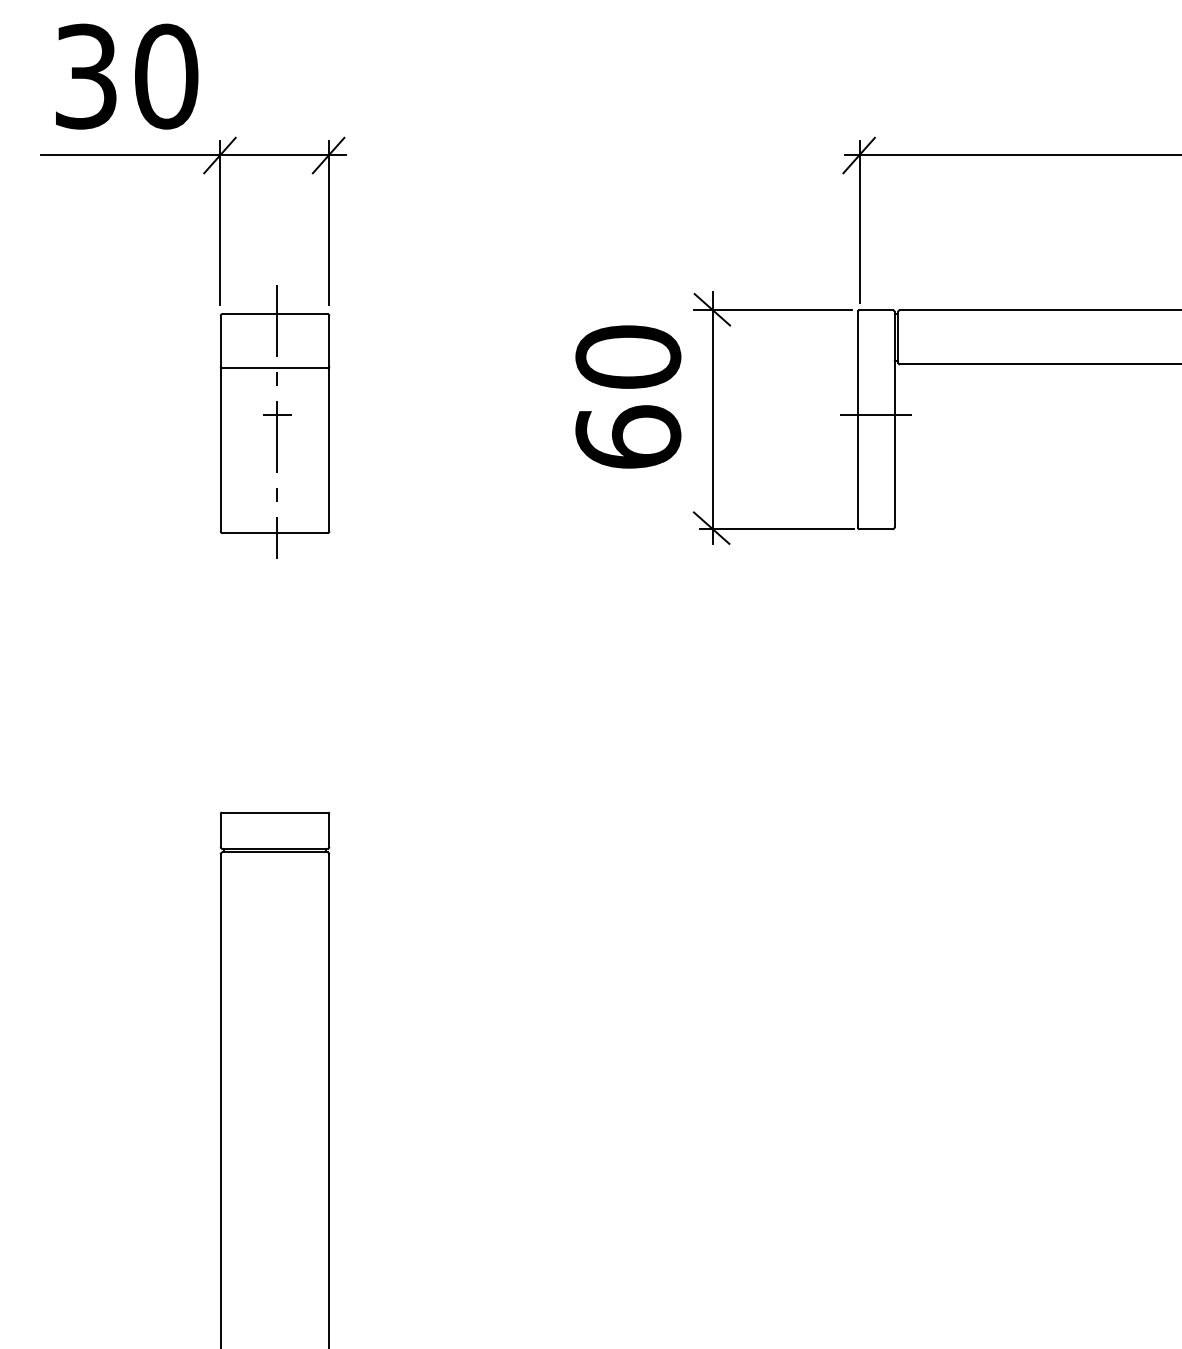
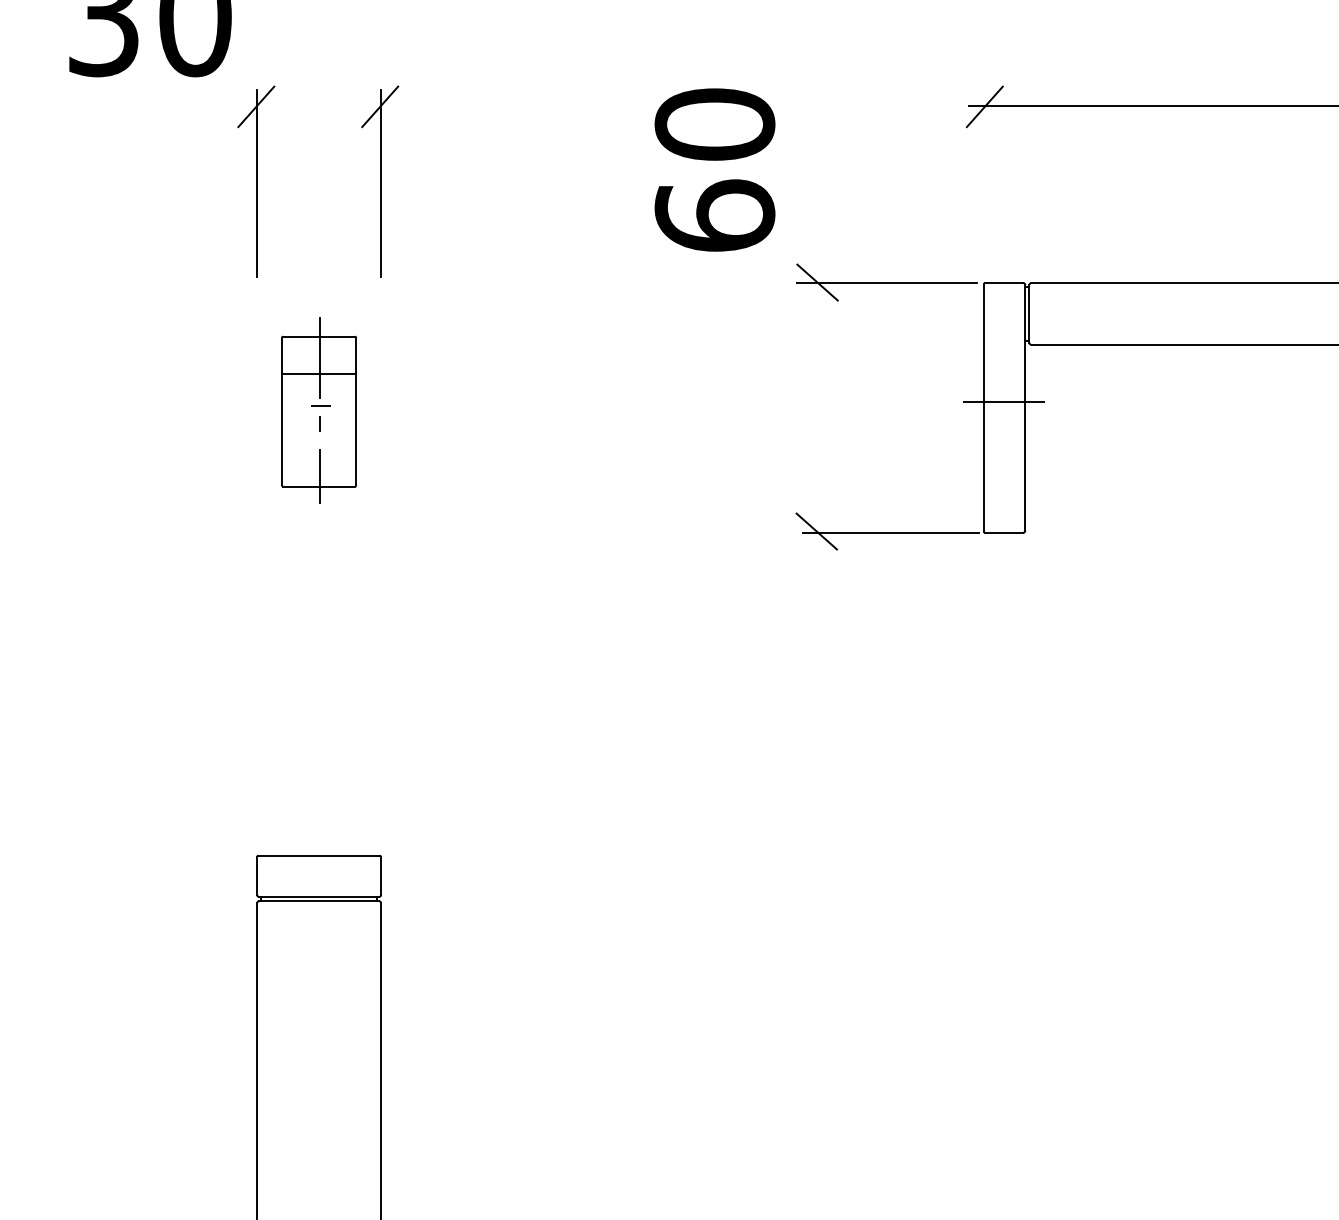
line: (193, 154) -> (226, 105), removed
line: (859, 221) -> (985, 181), removed
text: (628, 396) -> (715, 169), moved
line: (712, 418) -> (817, 406), removed
part: (274, 421) -> (318, 409), size x0.6

